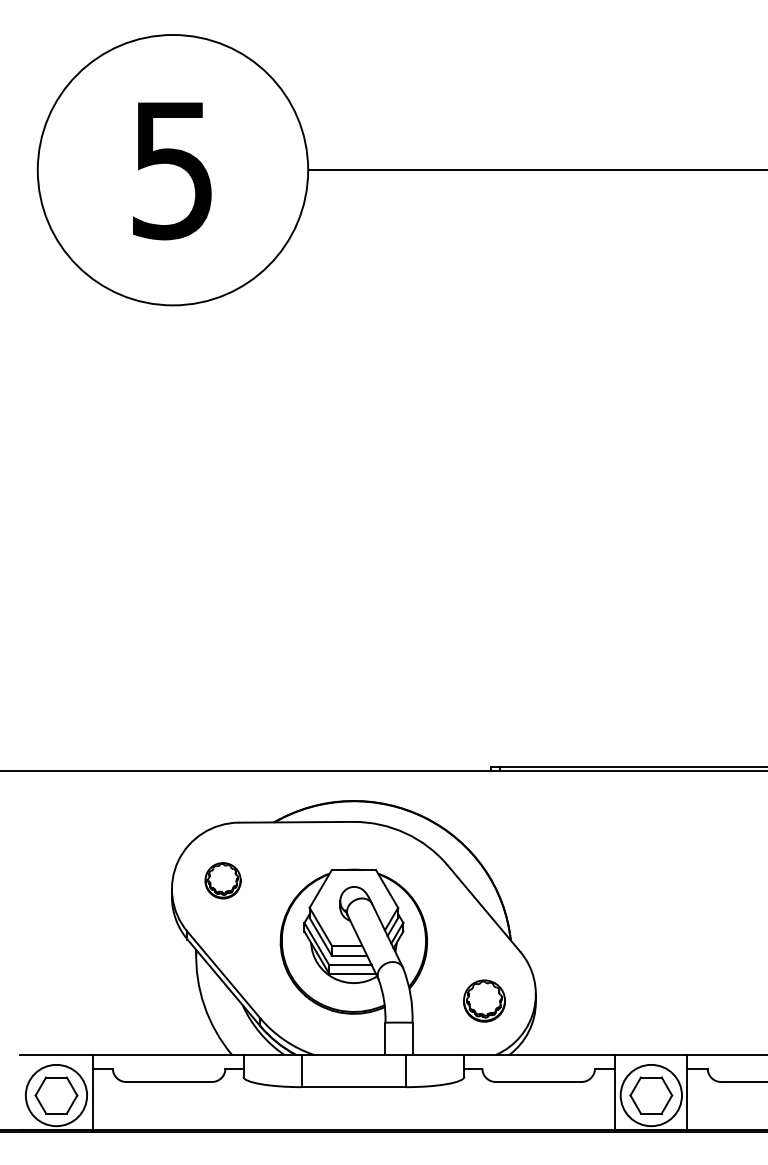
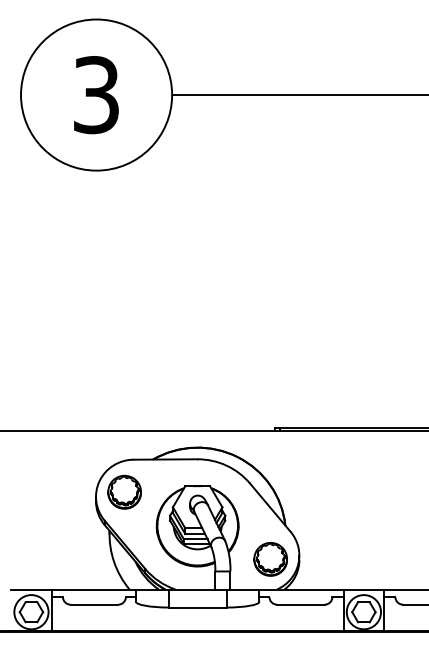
text: (172, 169) -> (96, 94), 5 -> 3
part: (222, 879) -> (124, 491), size x1.67
part: (484, 1001) -> (270, 559), size x1.43

